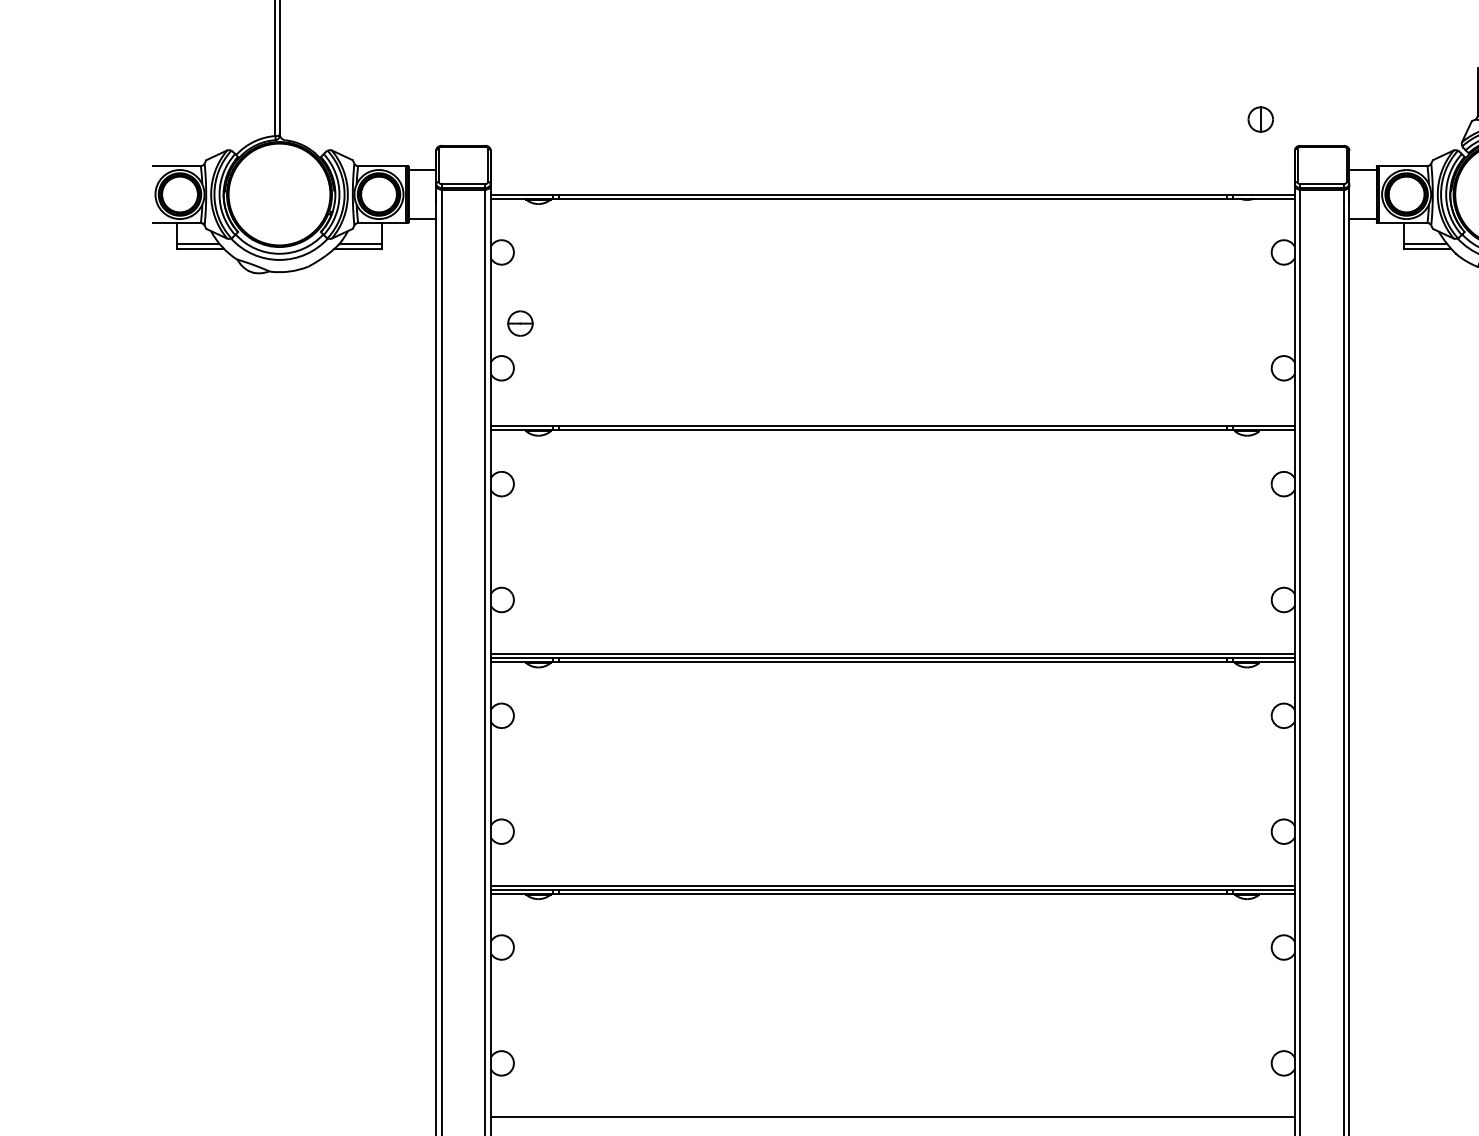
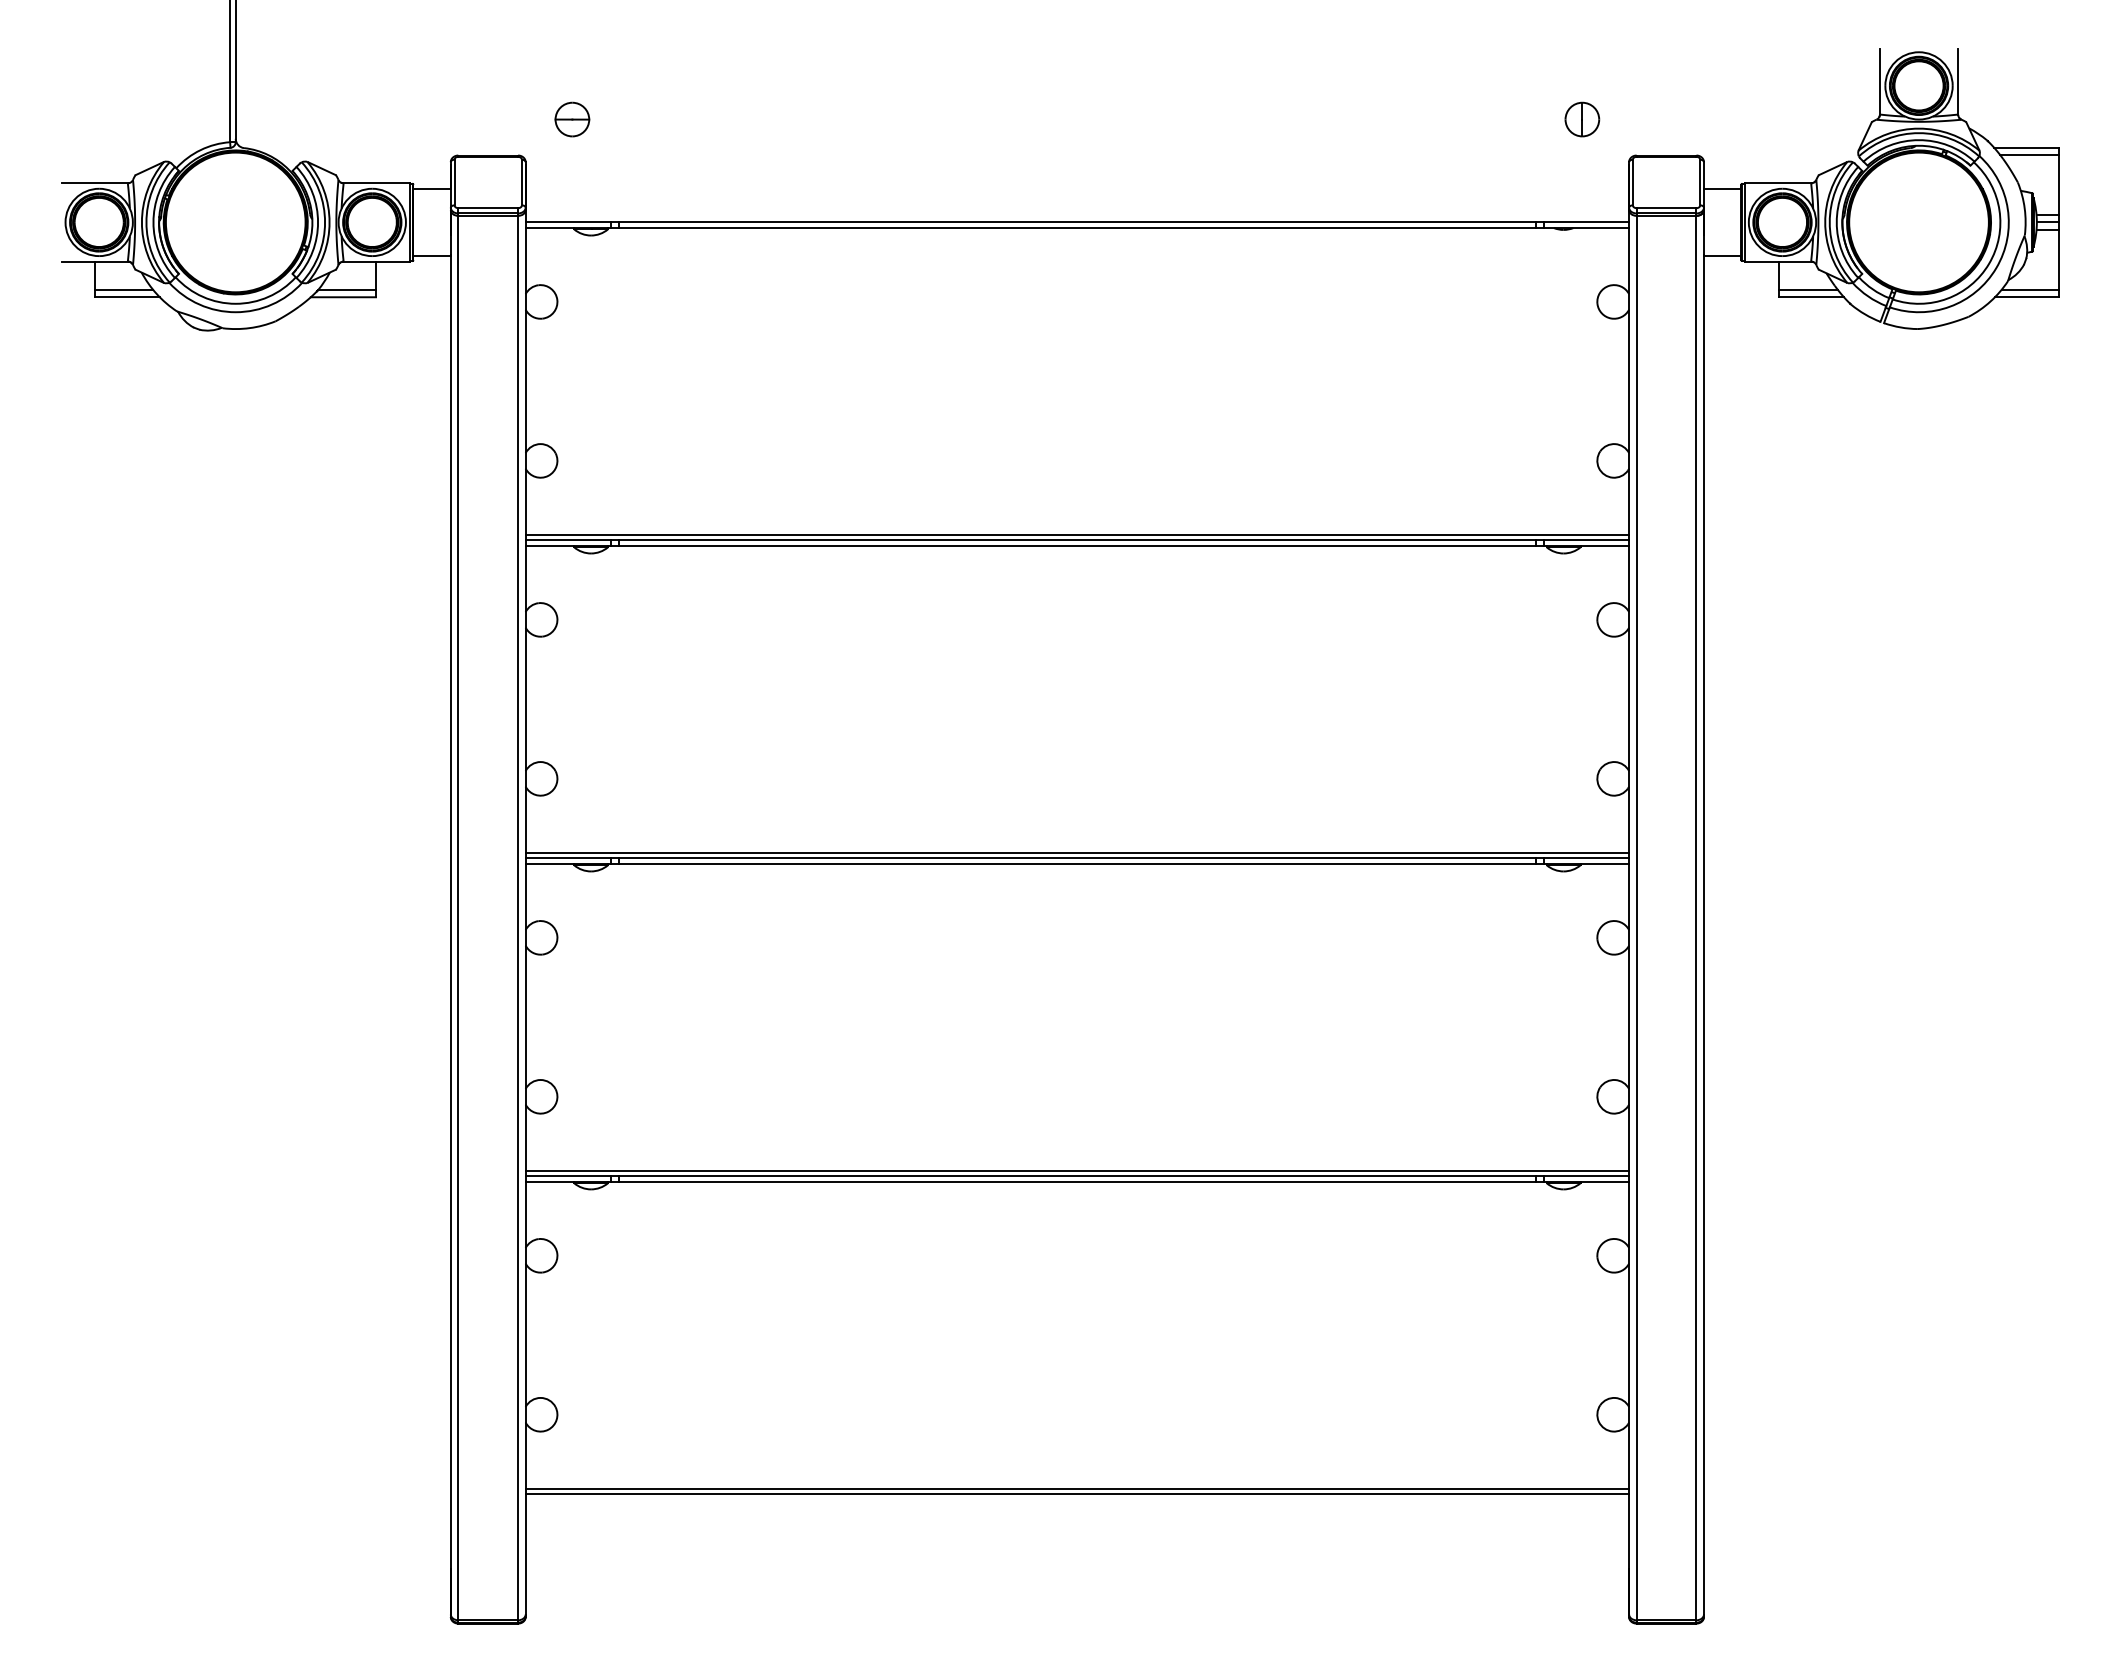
part: (520, 323) -> (572, 119), moved
line: (892, 421) -> (1077, 534), added
line: (892, 1121) -> (1077, 1494), added

